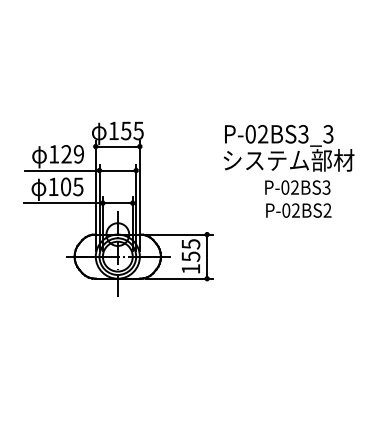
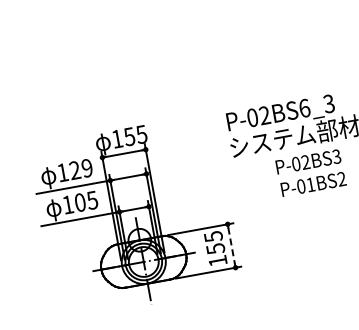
text: (303, 134) -> (304, 108), P-02BS3_3 -> P-02BS6_3
text: (295, 210) -> (310, 184), P-02BS2 -> P-01BS2
line: (207, 256) -> (231, 245), solid -> dashed

